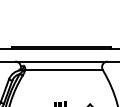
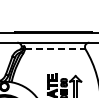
line: (64, 70) -> (55, 49), solid -> dashed

